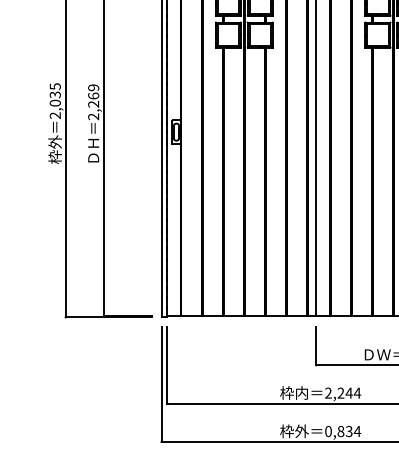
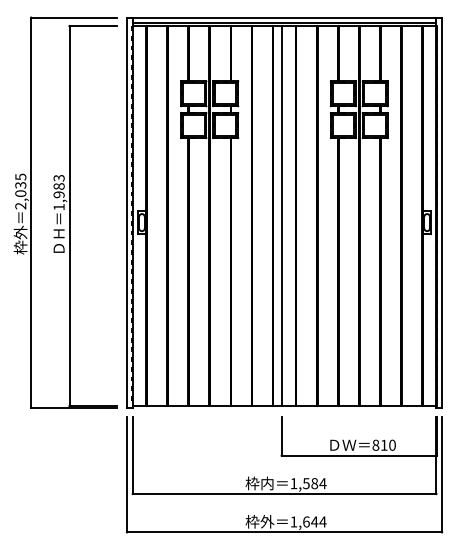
text: (93, 102) -> (58, 192), 2,269 -> 1,983
text: (339, 393) -> (304, 483), 2,244 -> 1,584
text: (339, 431) -> (304, 521), 0,834 -> 1,644

